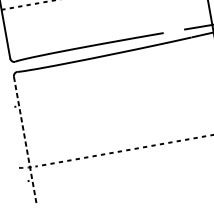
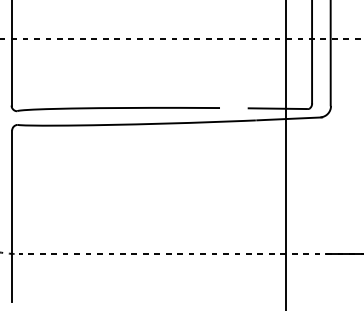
line: (25, 139) -> (12, 216), dashed -> solid

